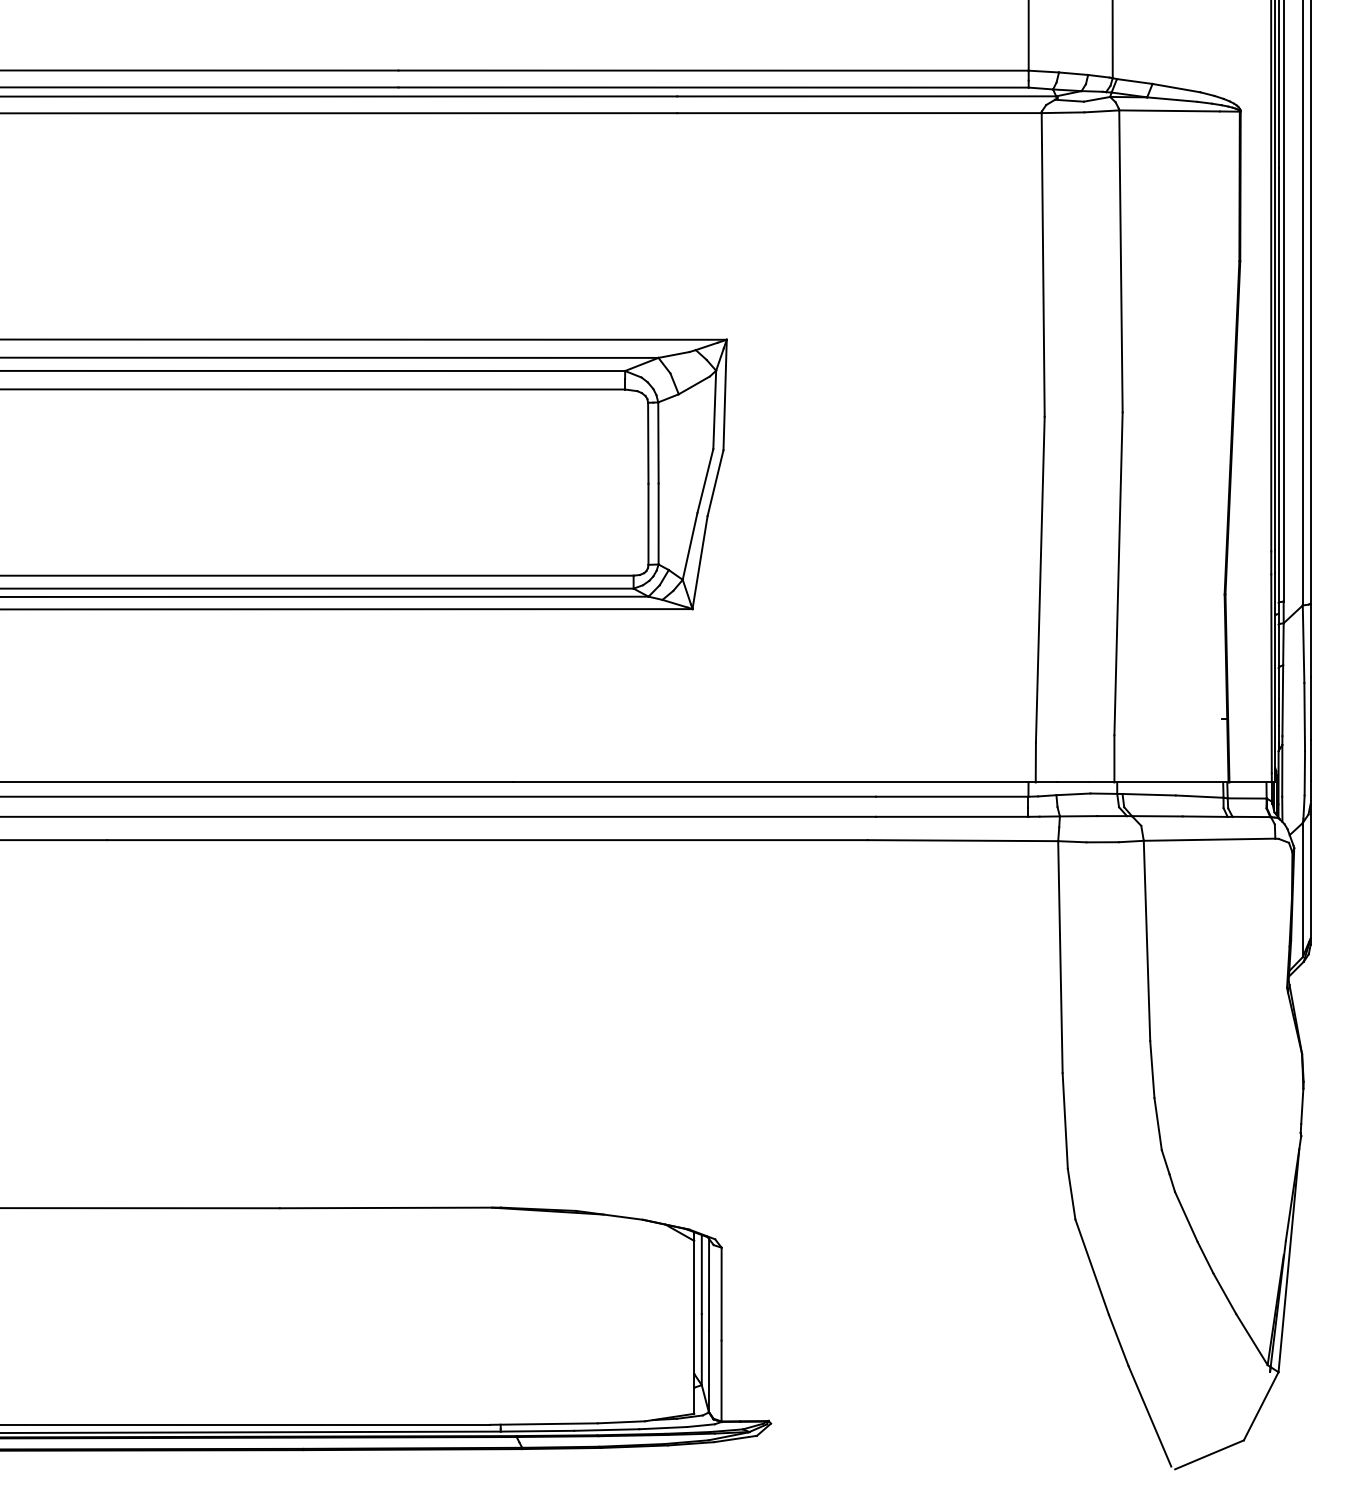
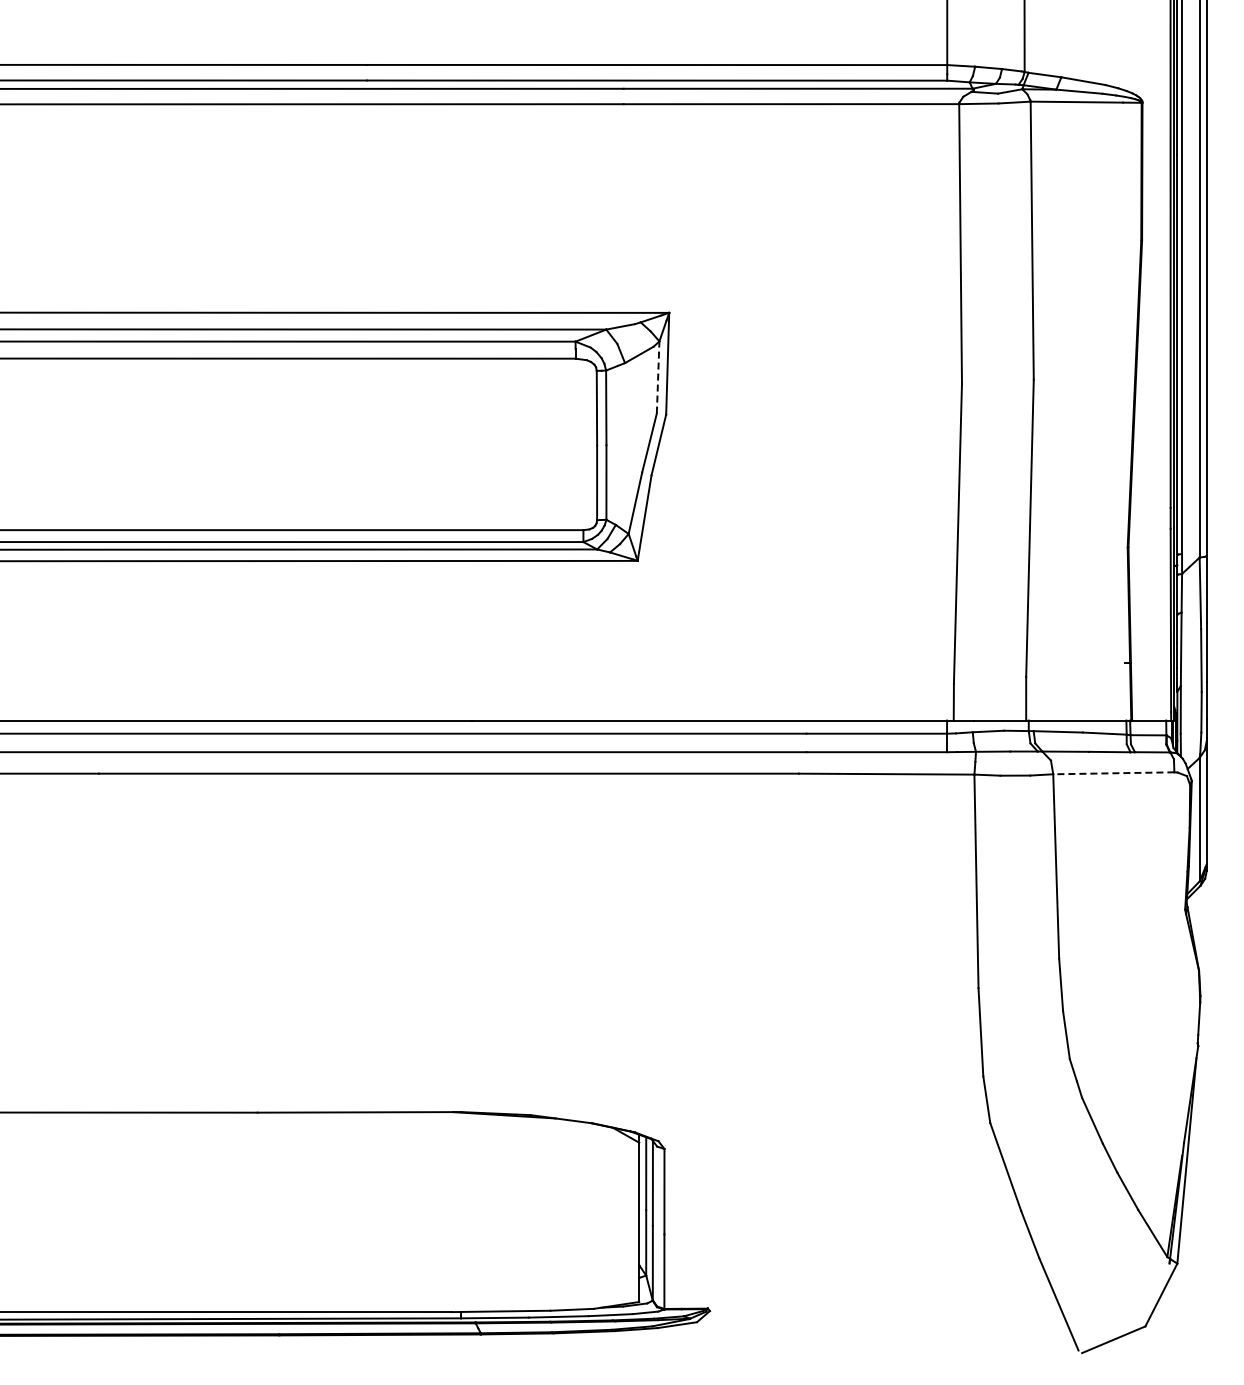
line: (715, 408) -> (658, 376), solid -> dashed
line: (1209, 839) -> (1113, 773), solid -> dashed

